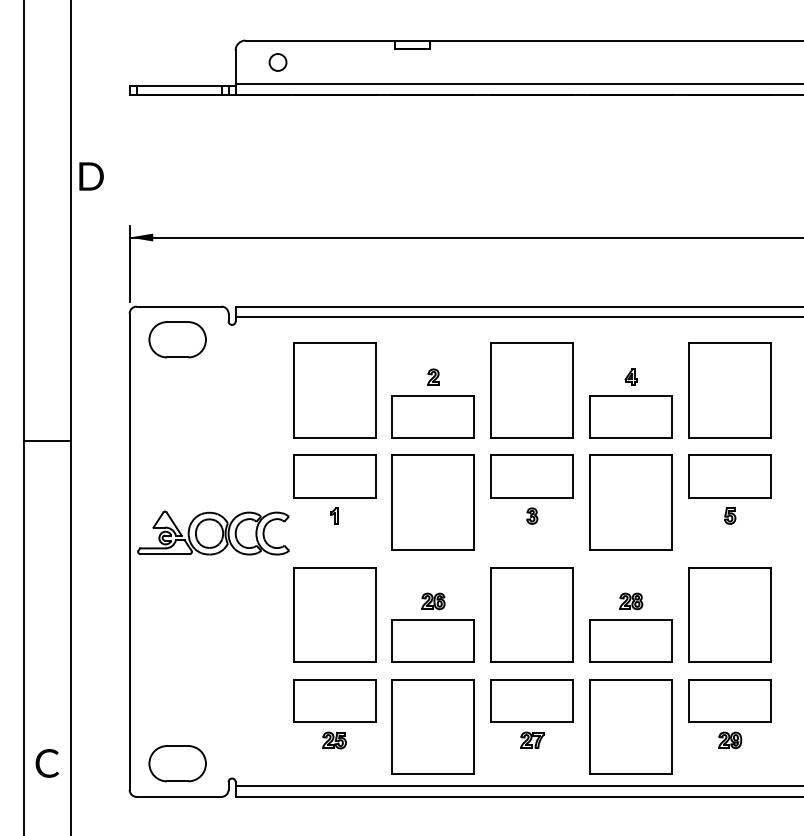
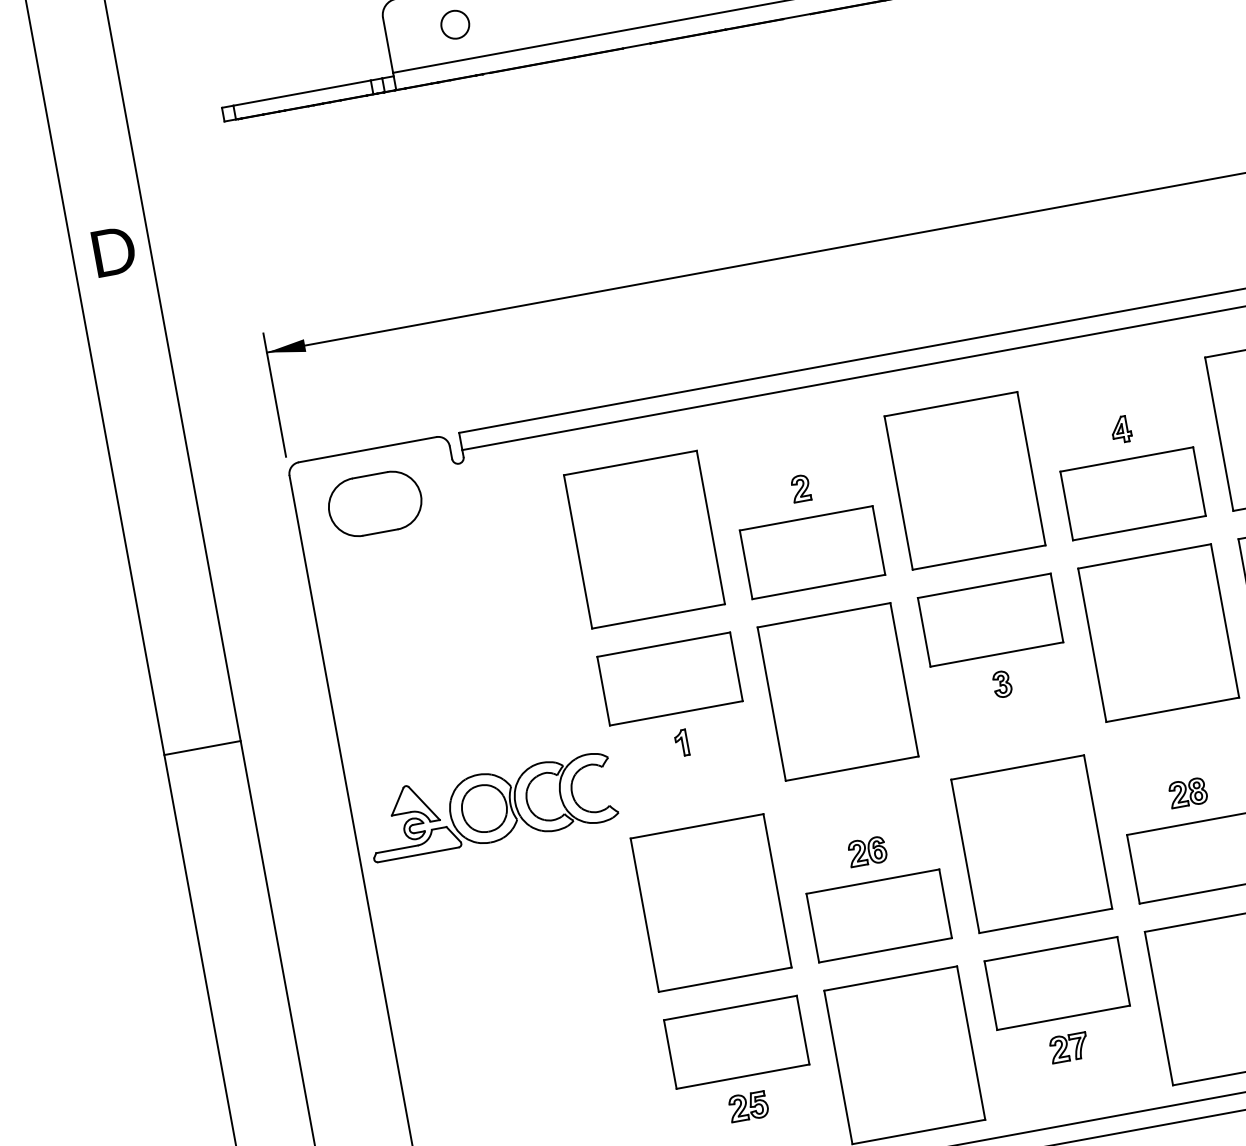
text: (91, 176) -> (114, 251), moved
line: (47, 440) -> (201, 748), moved

